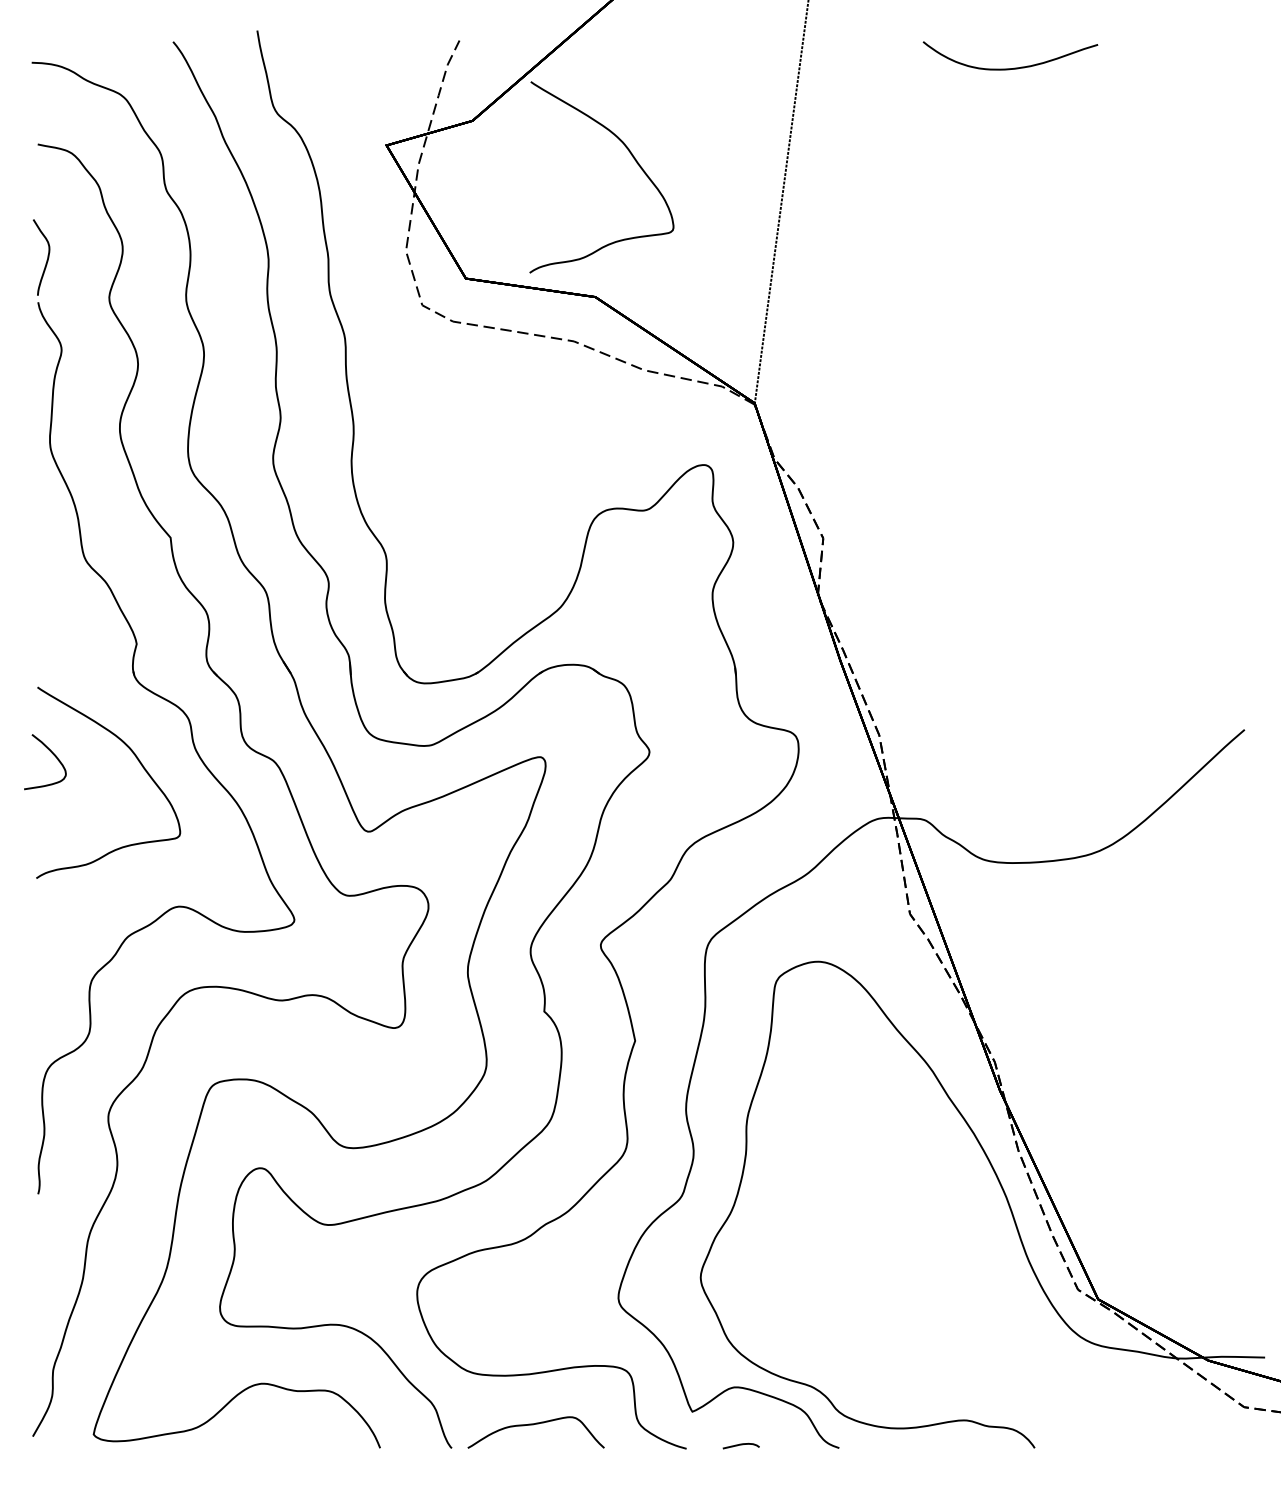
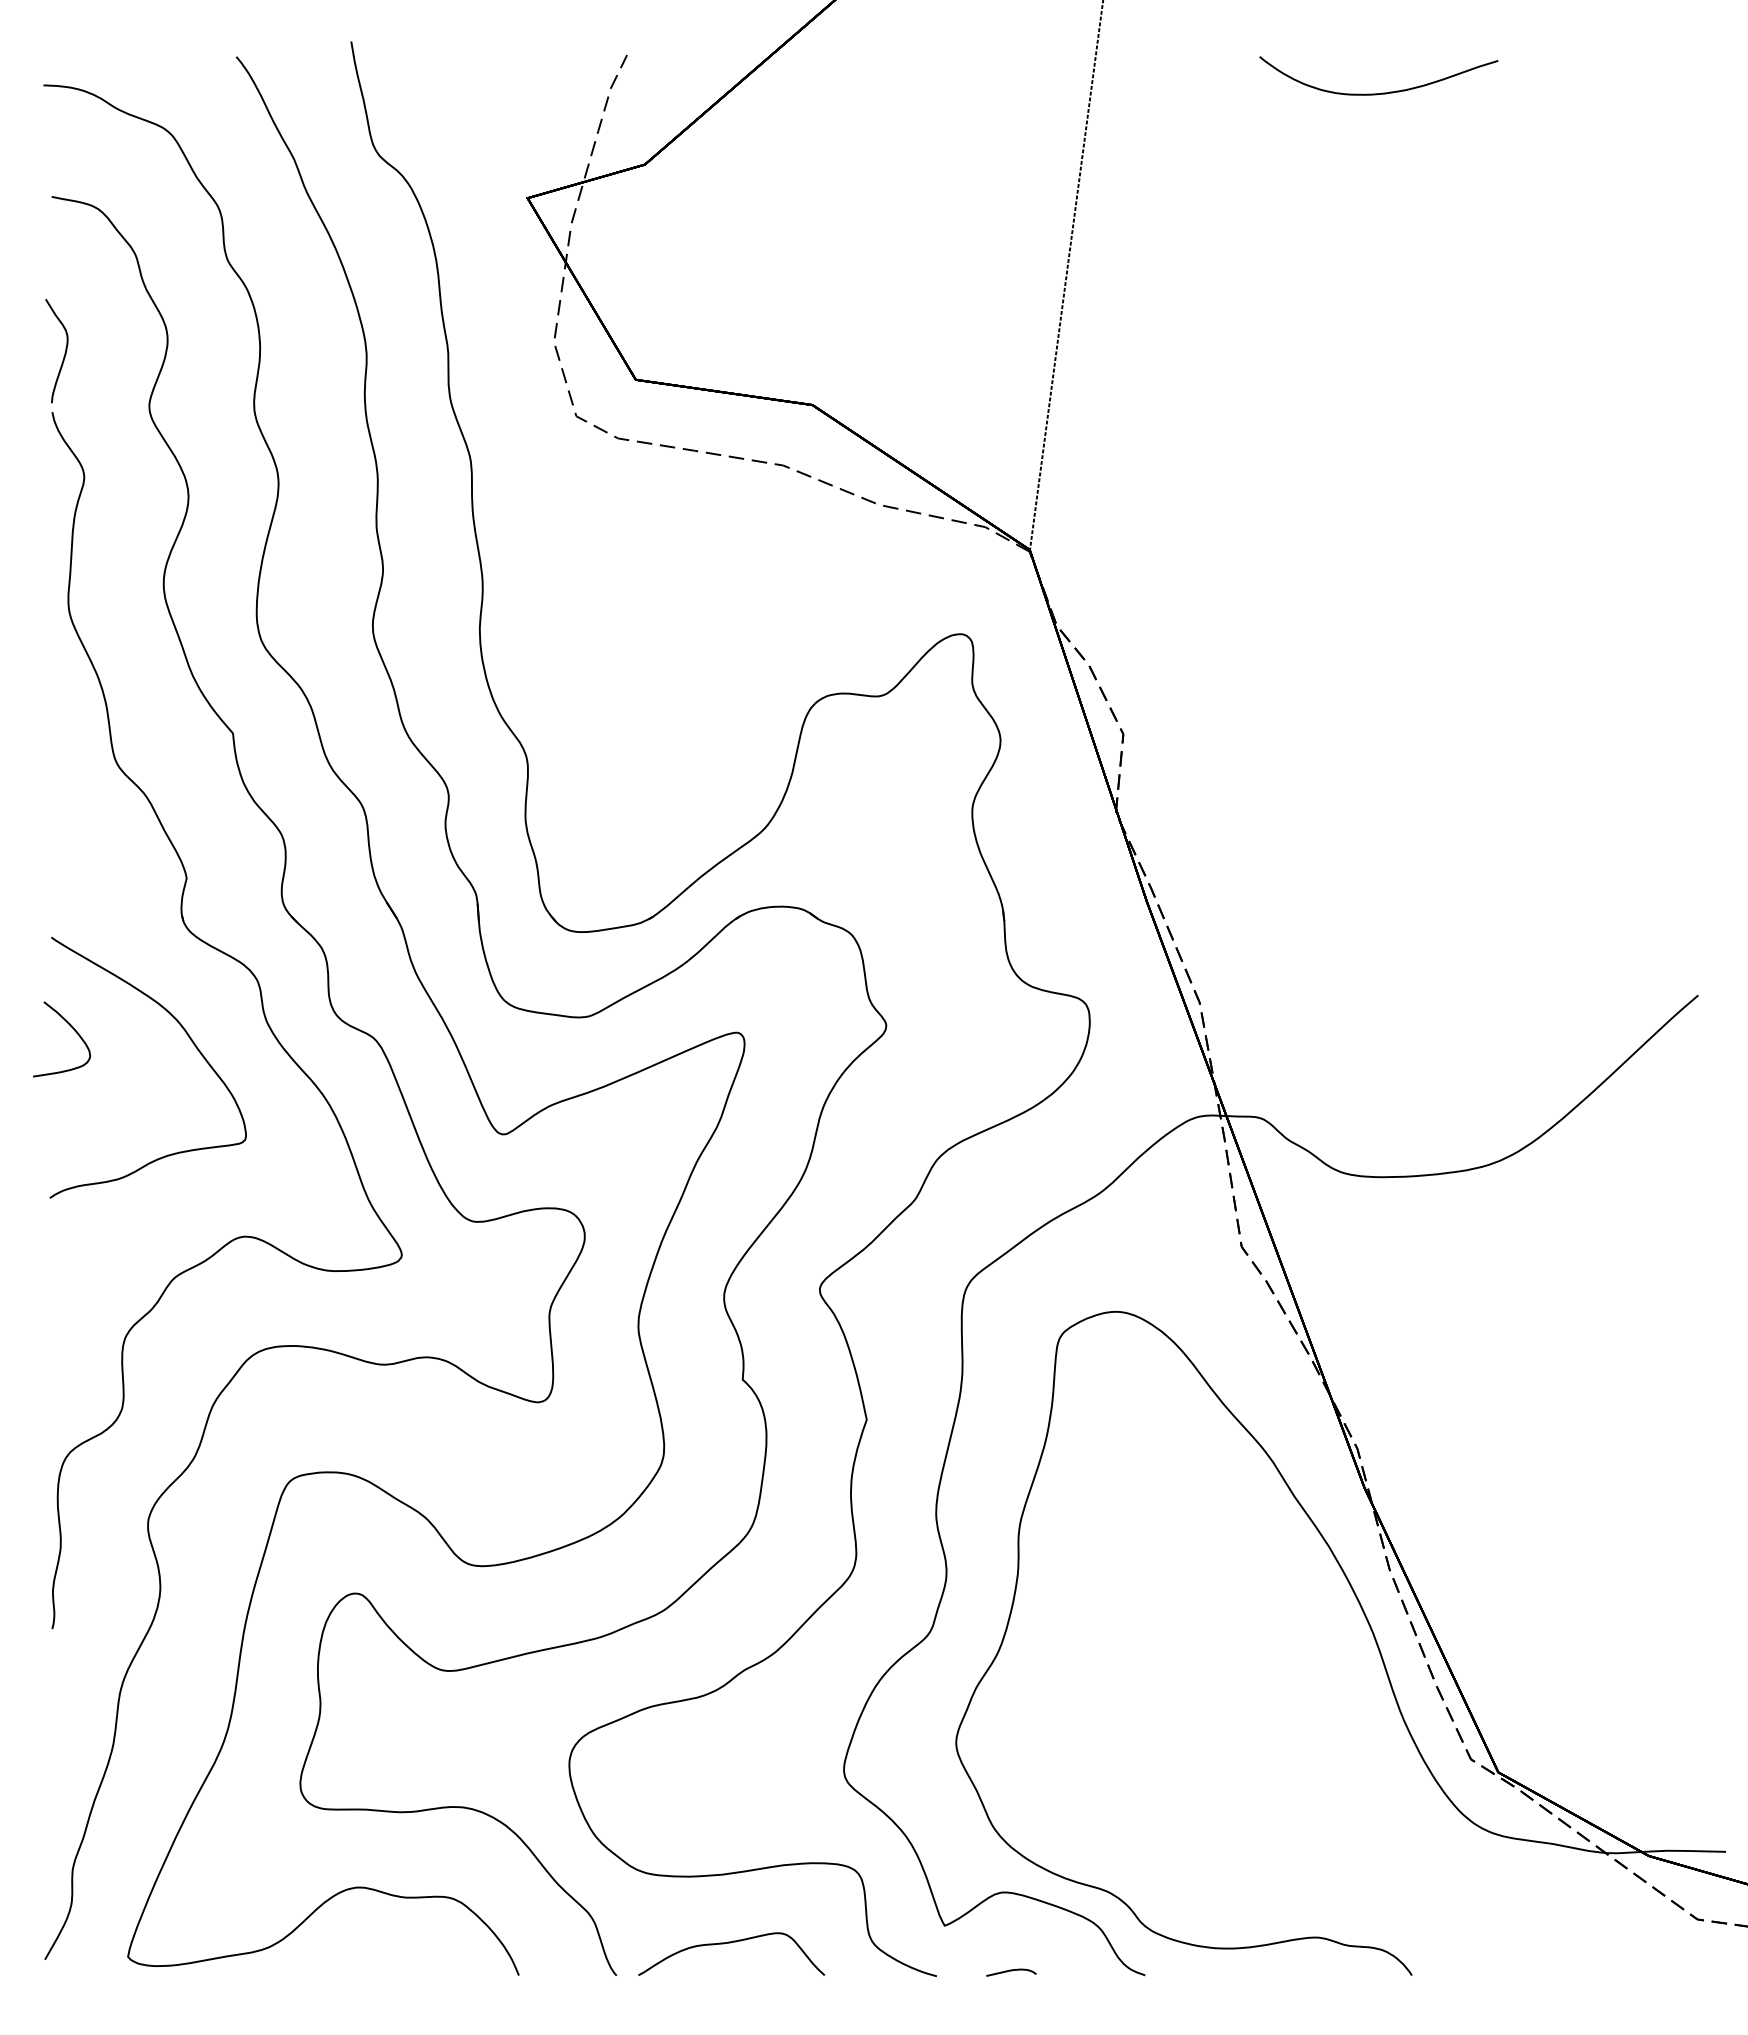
part: (632, 157) -> (863, 214), removed

